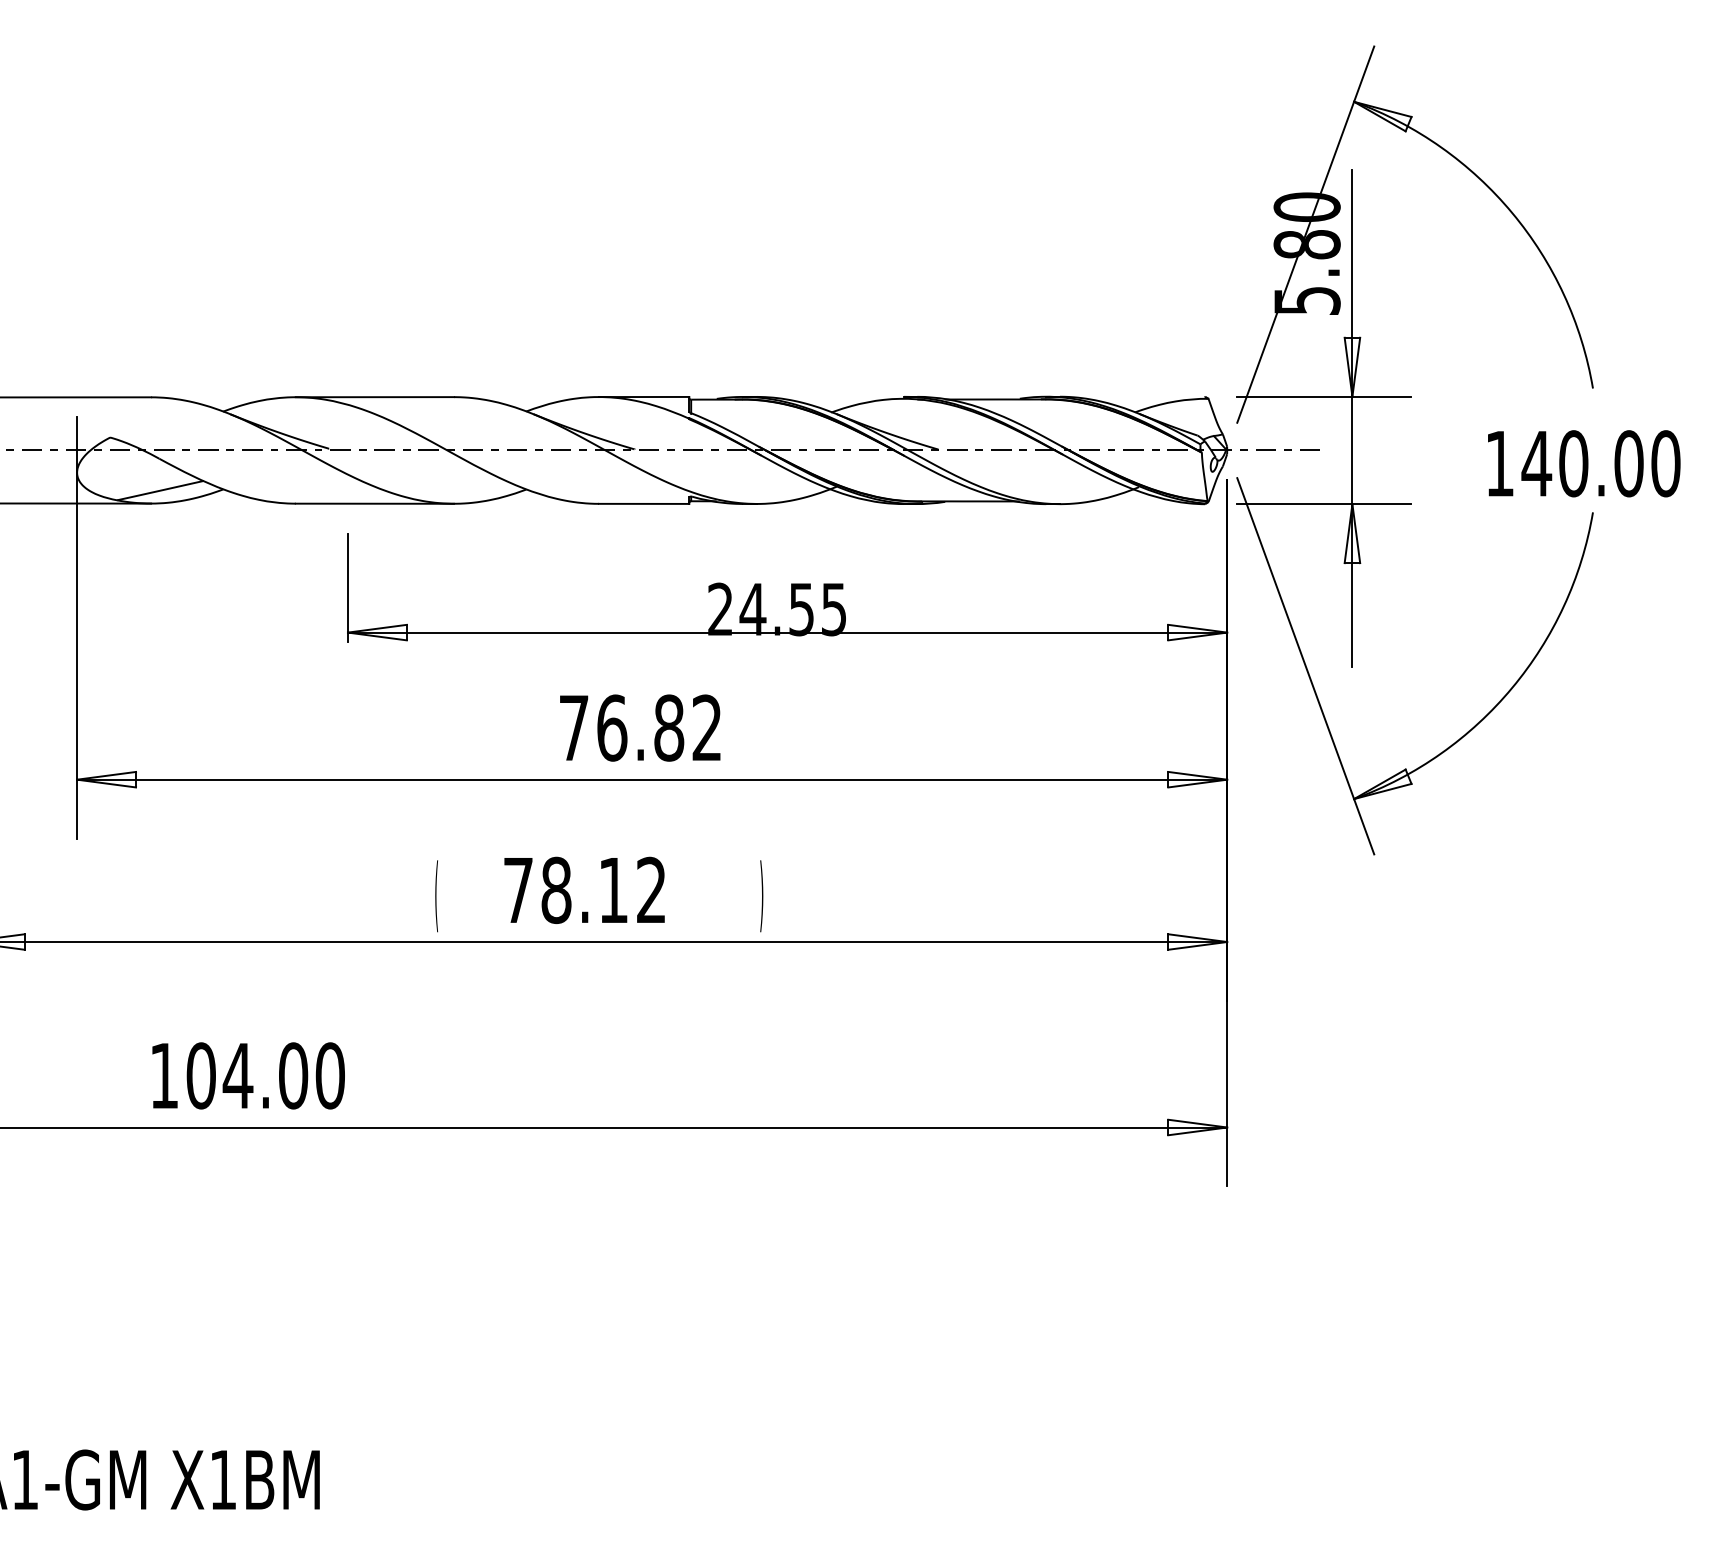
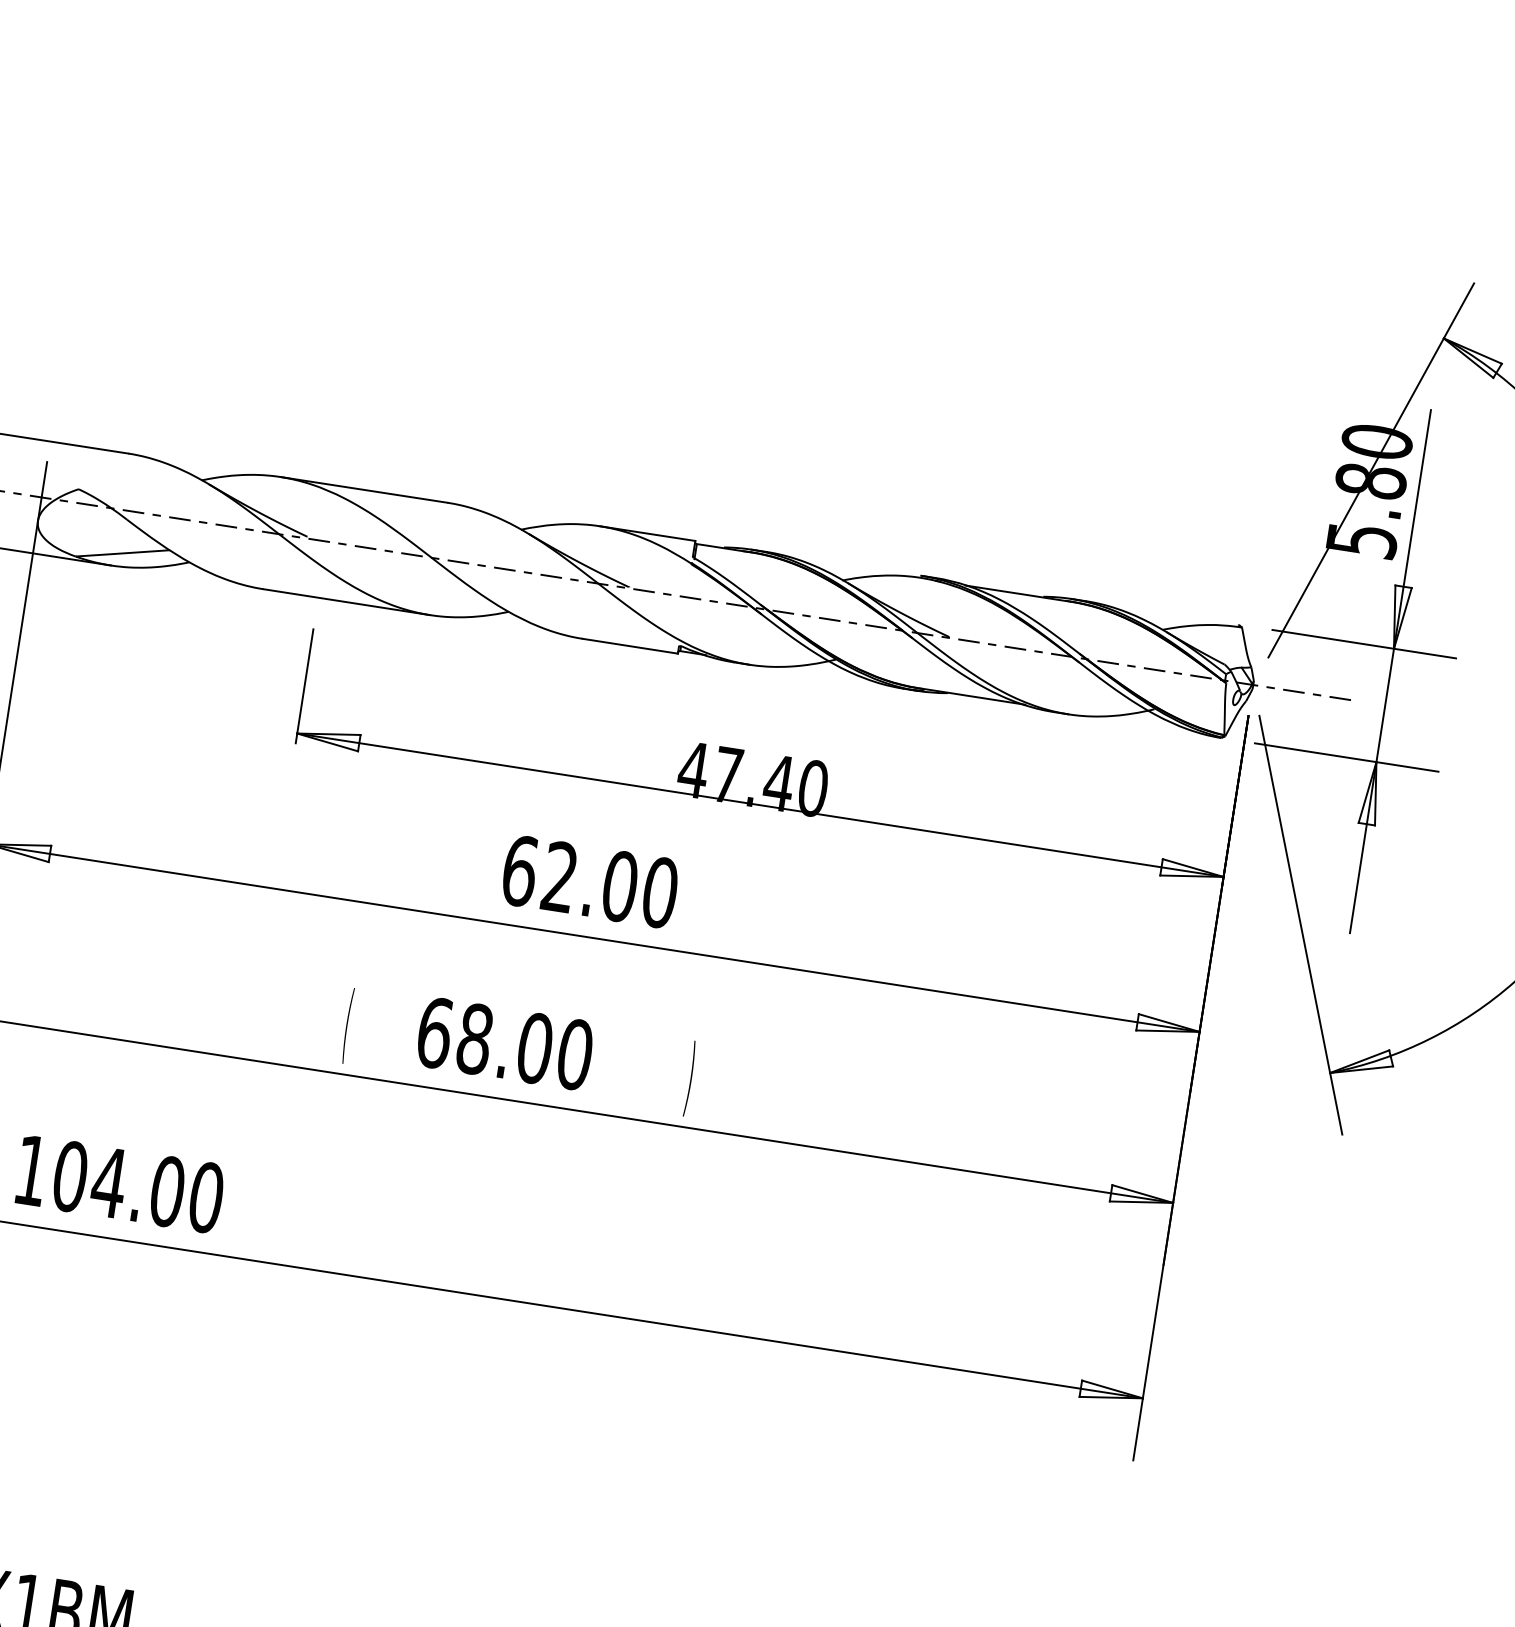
text: (777, 609) -> (753, 779), 24.55 -> 47.40
text: (640, 727) -> (589, 881), 76.82 -> 62.00
text: (584, 890) -> (504, 1043), 78.12 -> 68.00

